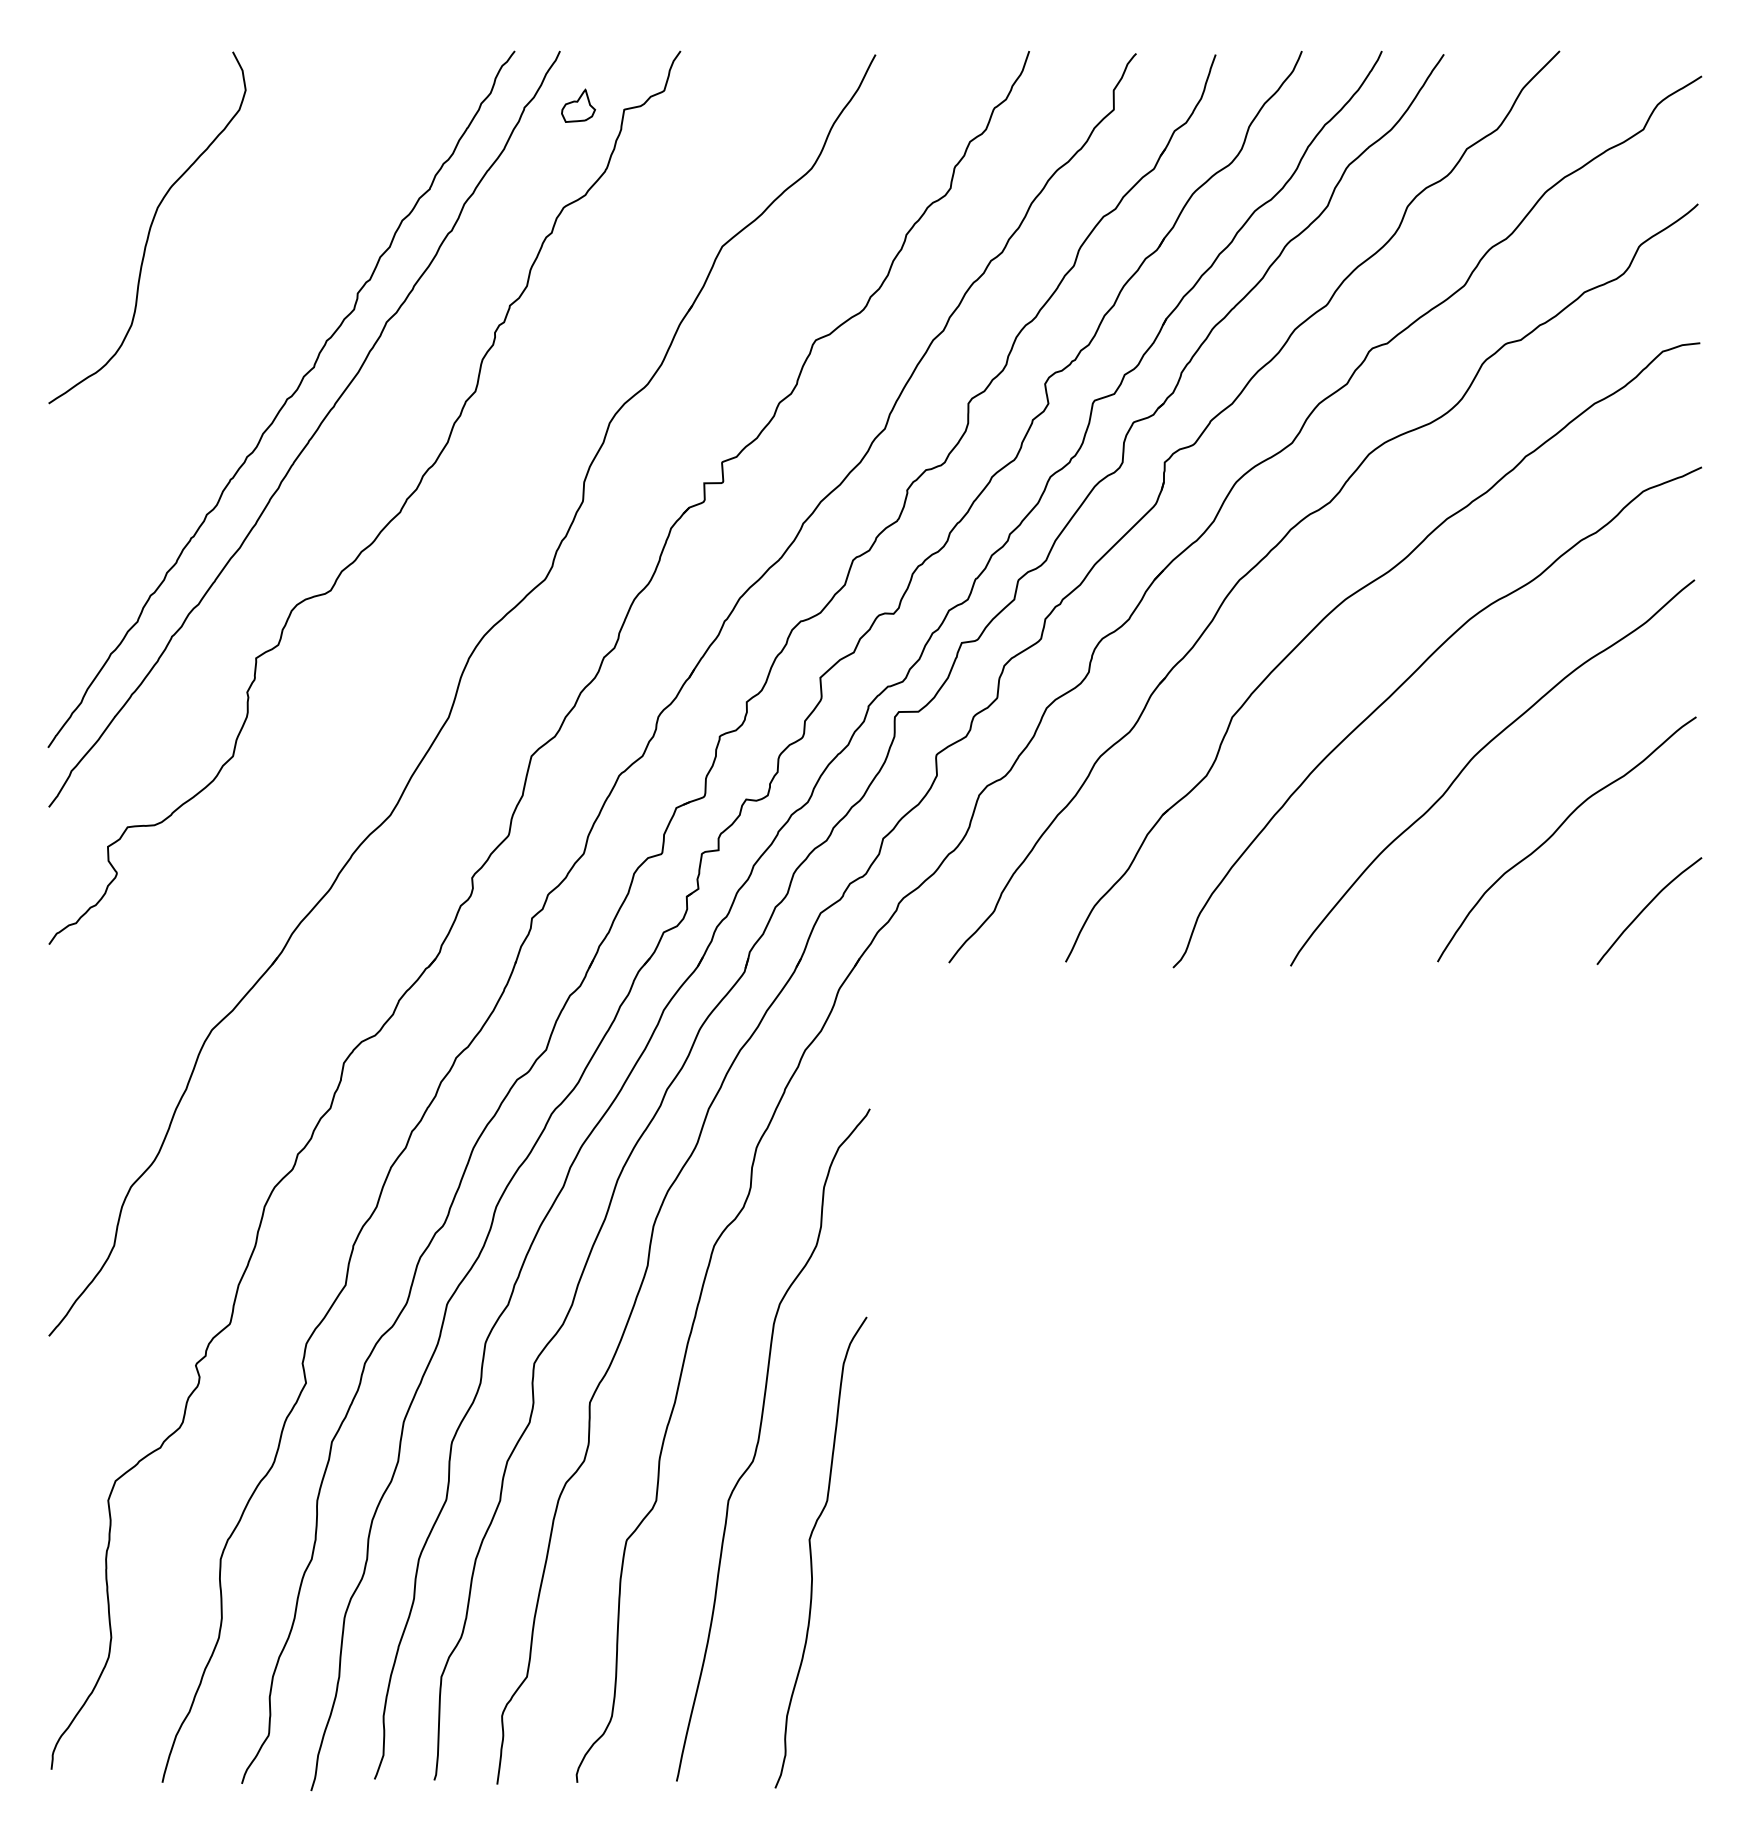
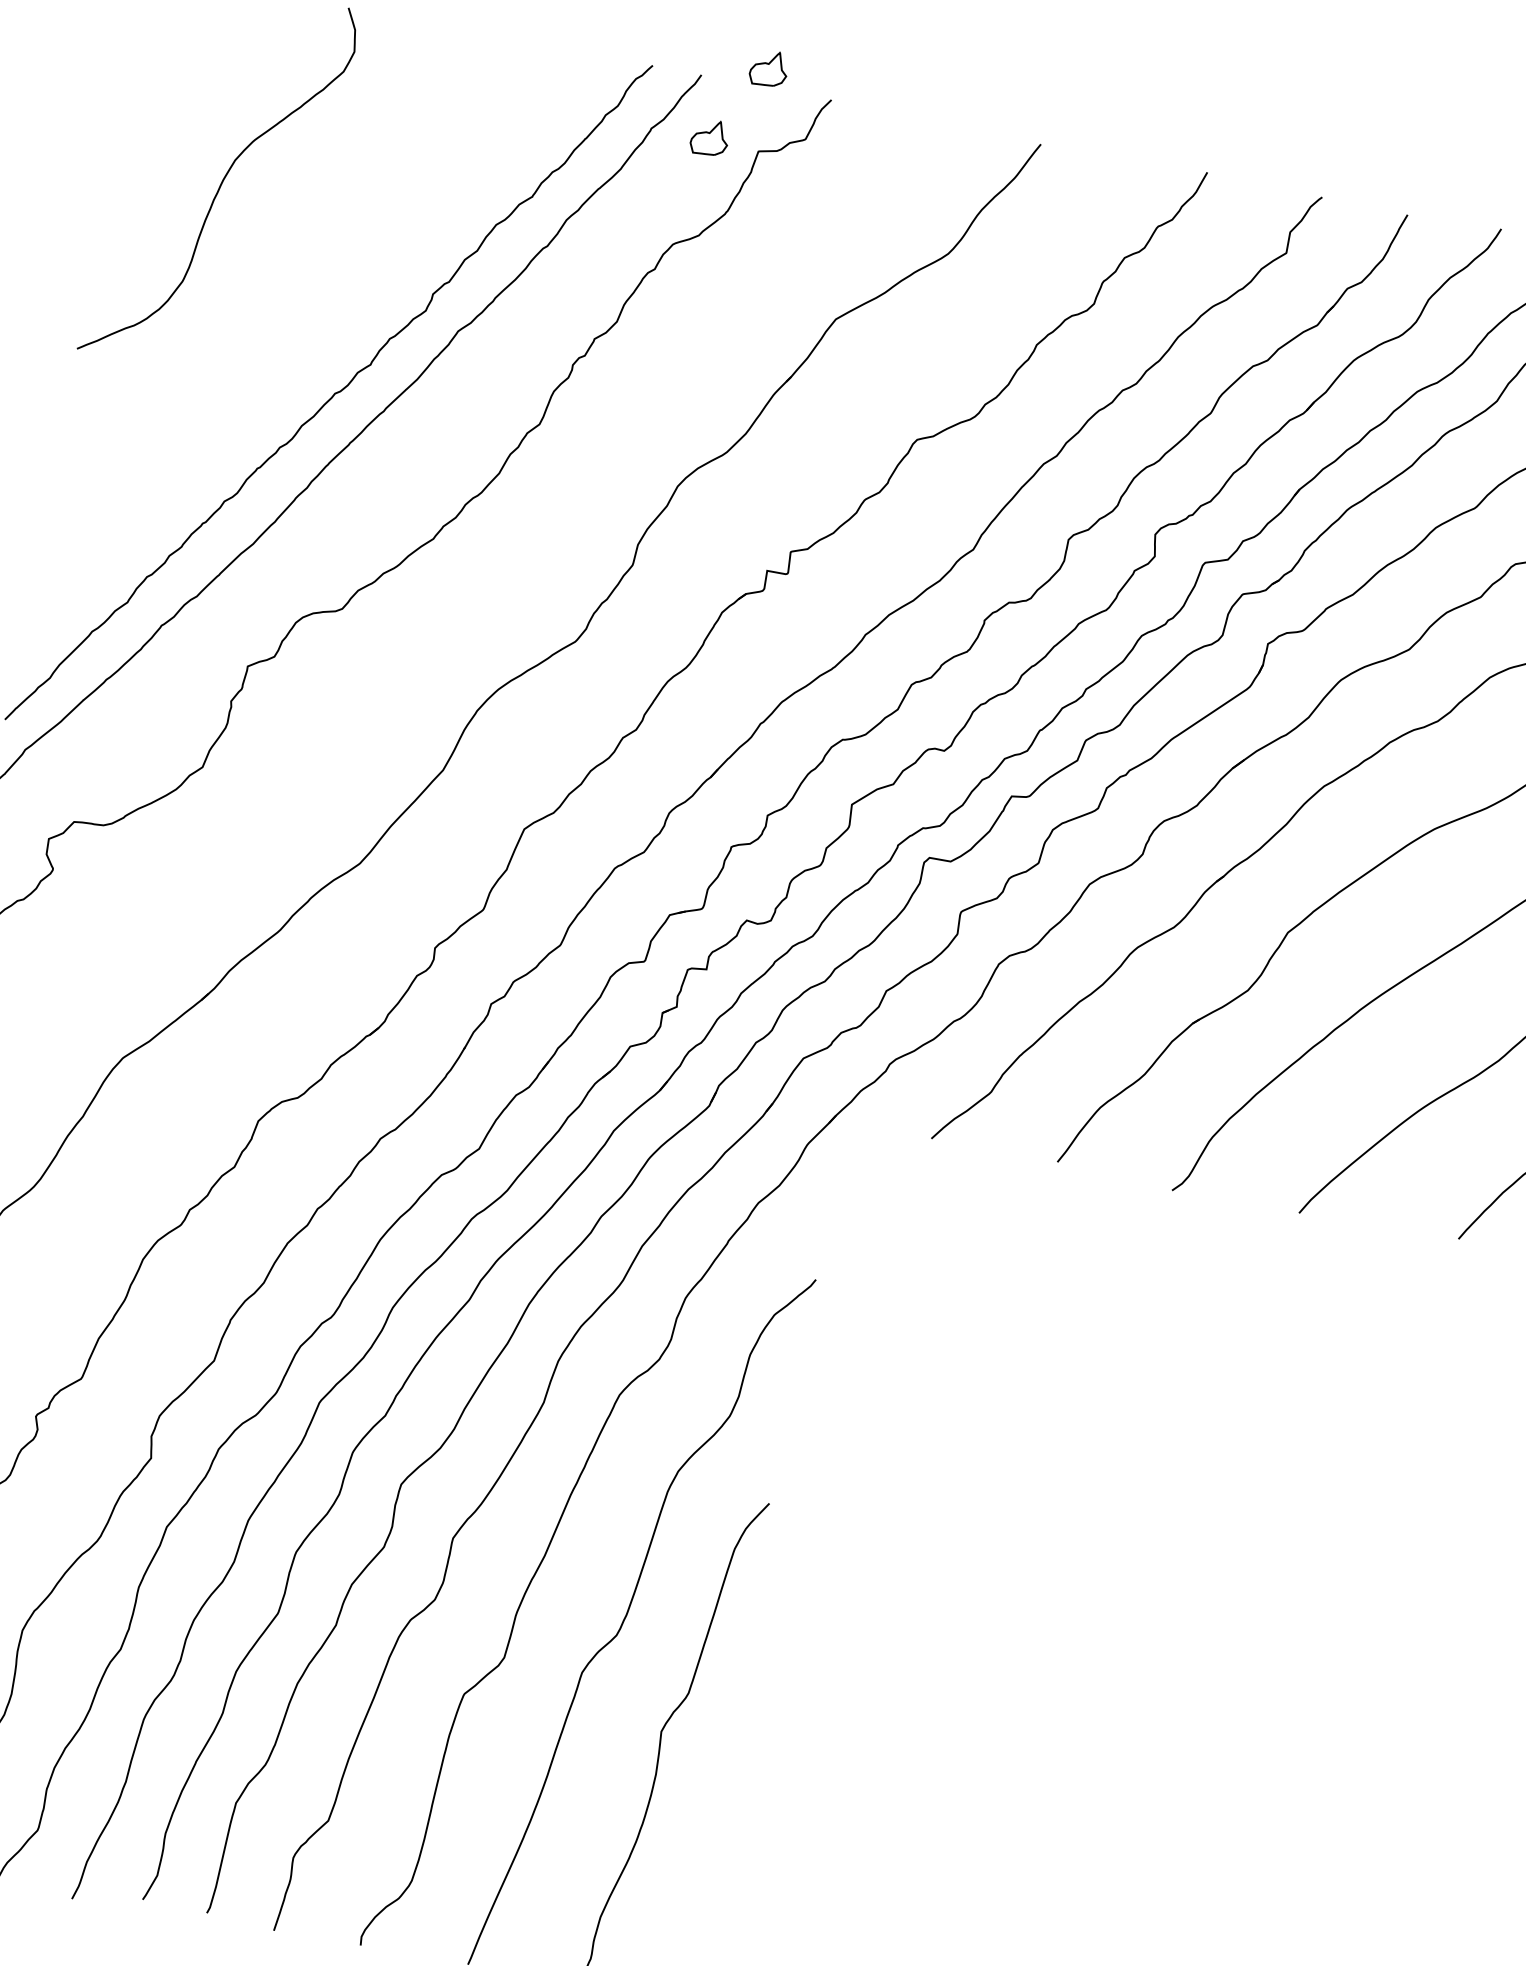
part: (619, 33) -> (769, 68), added

